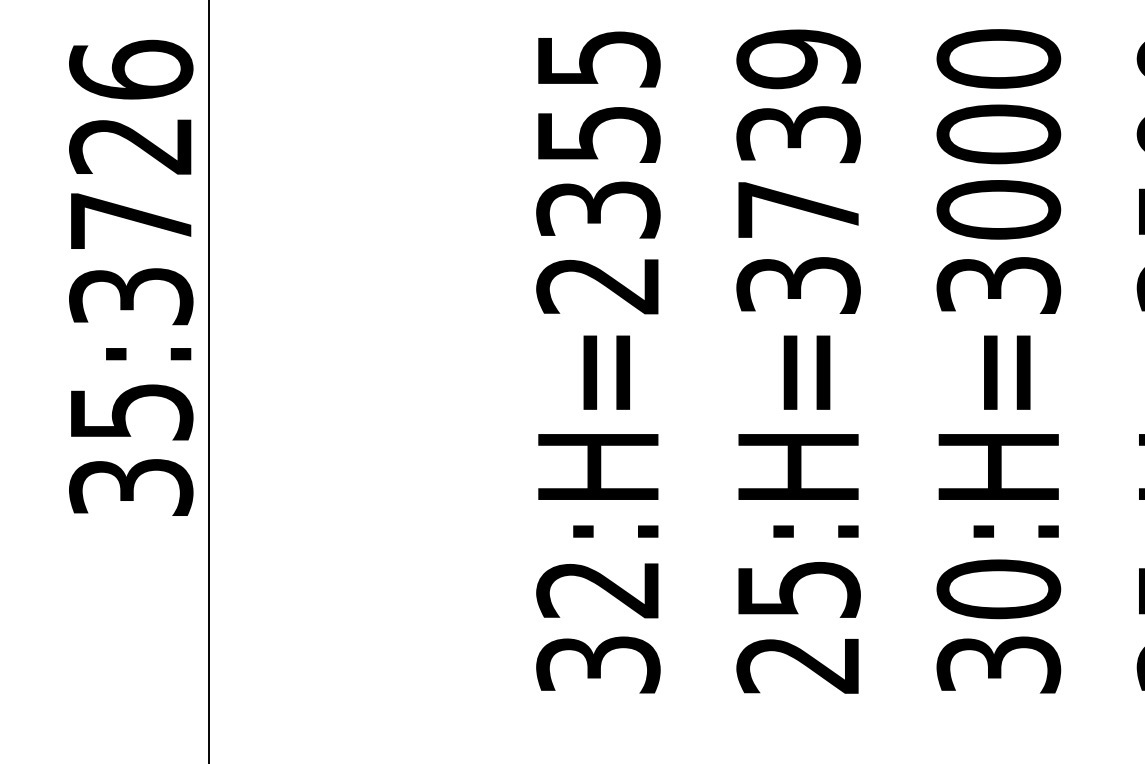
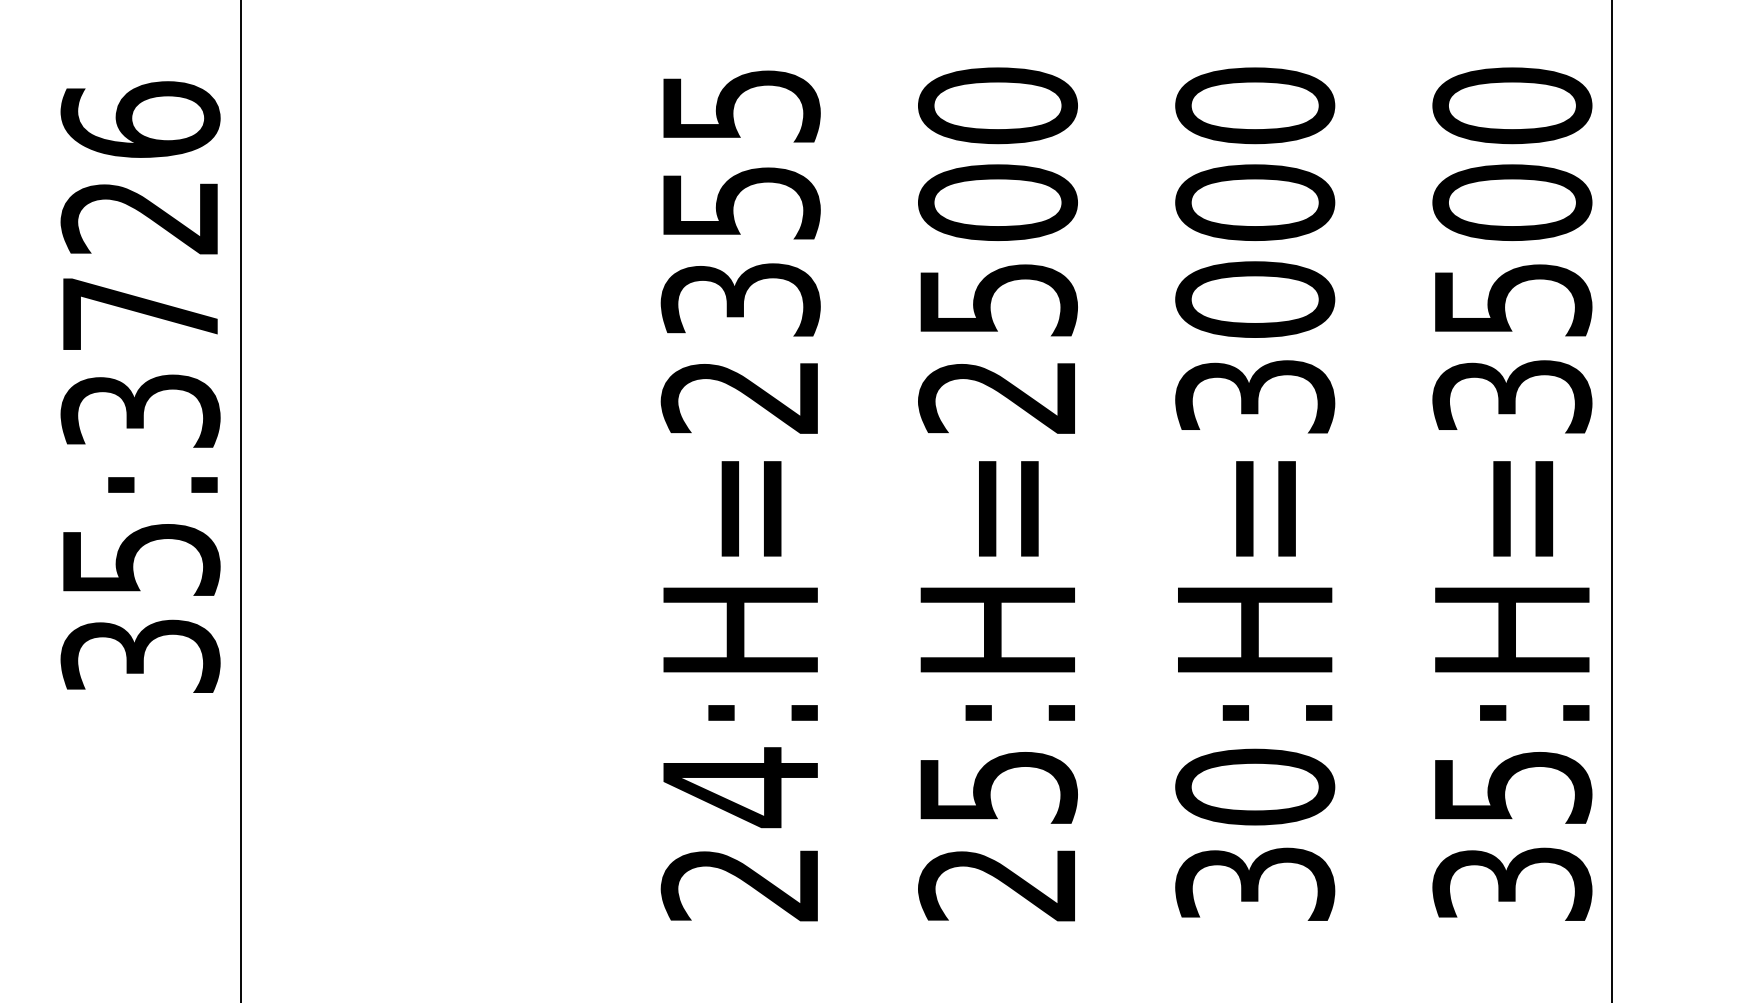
text: (798, 171) -> (997, 250), 25:H=3739 -> 25:H=2500
text: (598, 626) -> (740, 834), 32:H=2355 -> 24:H=2355

